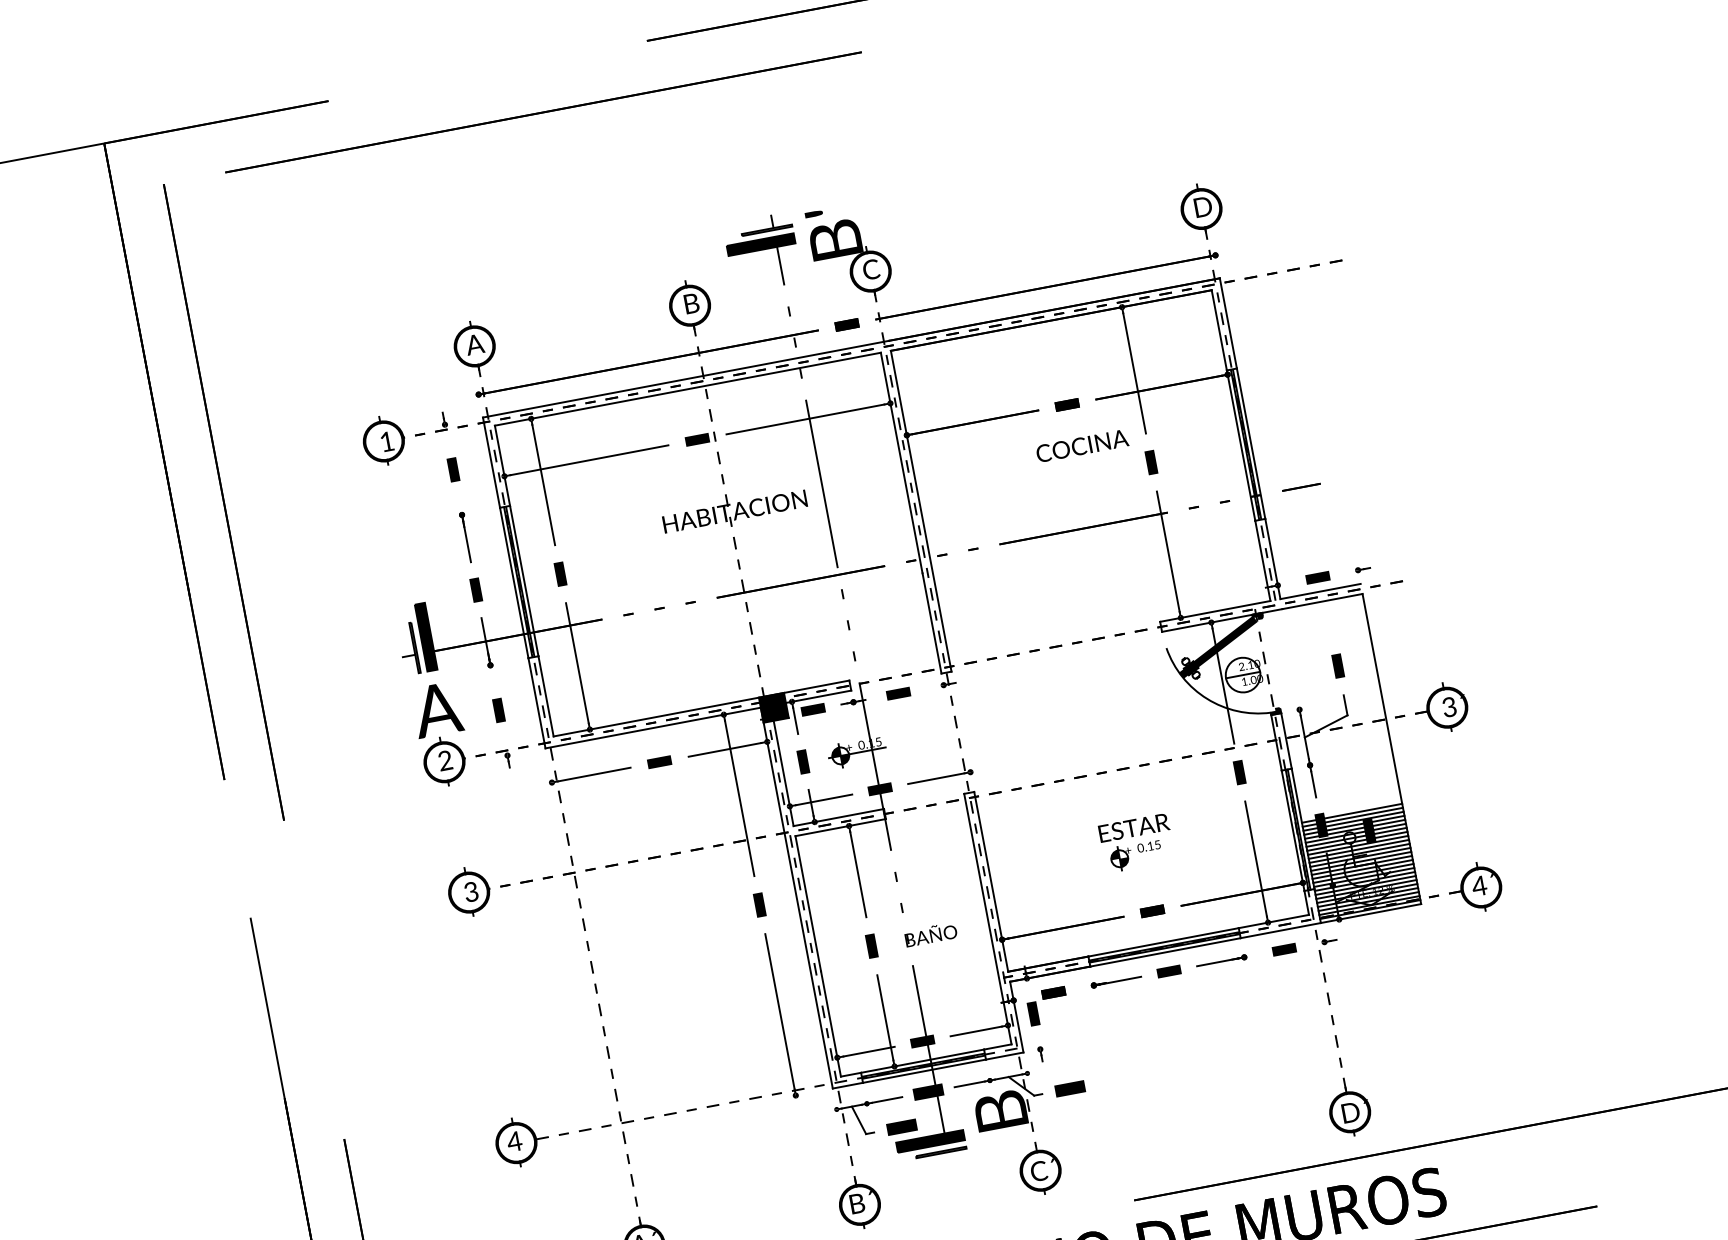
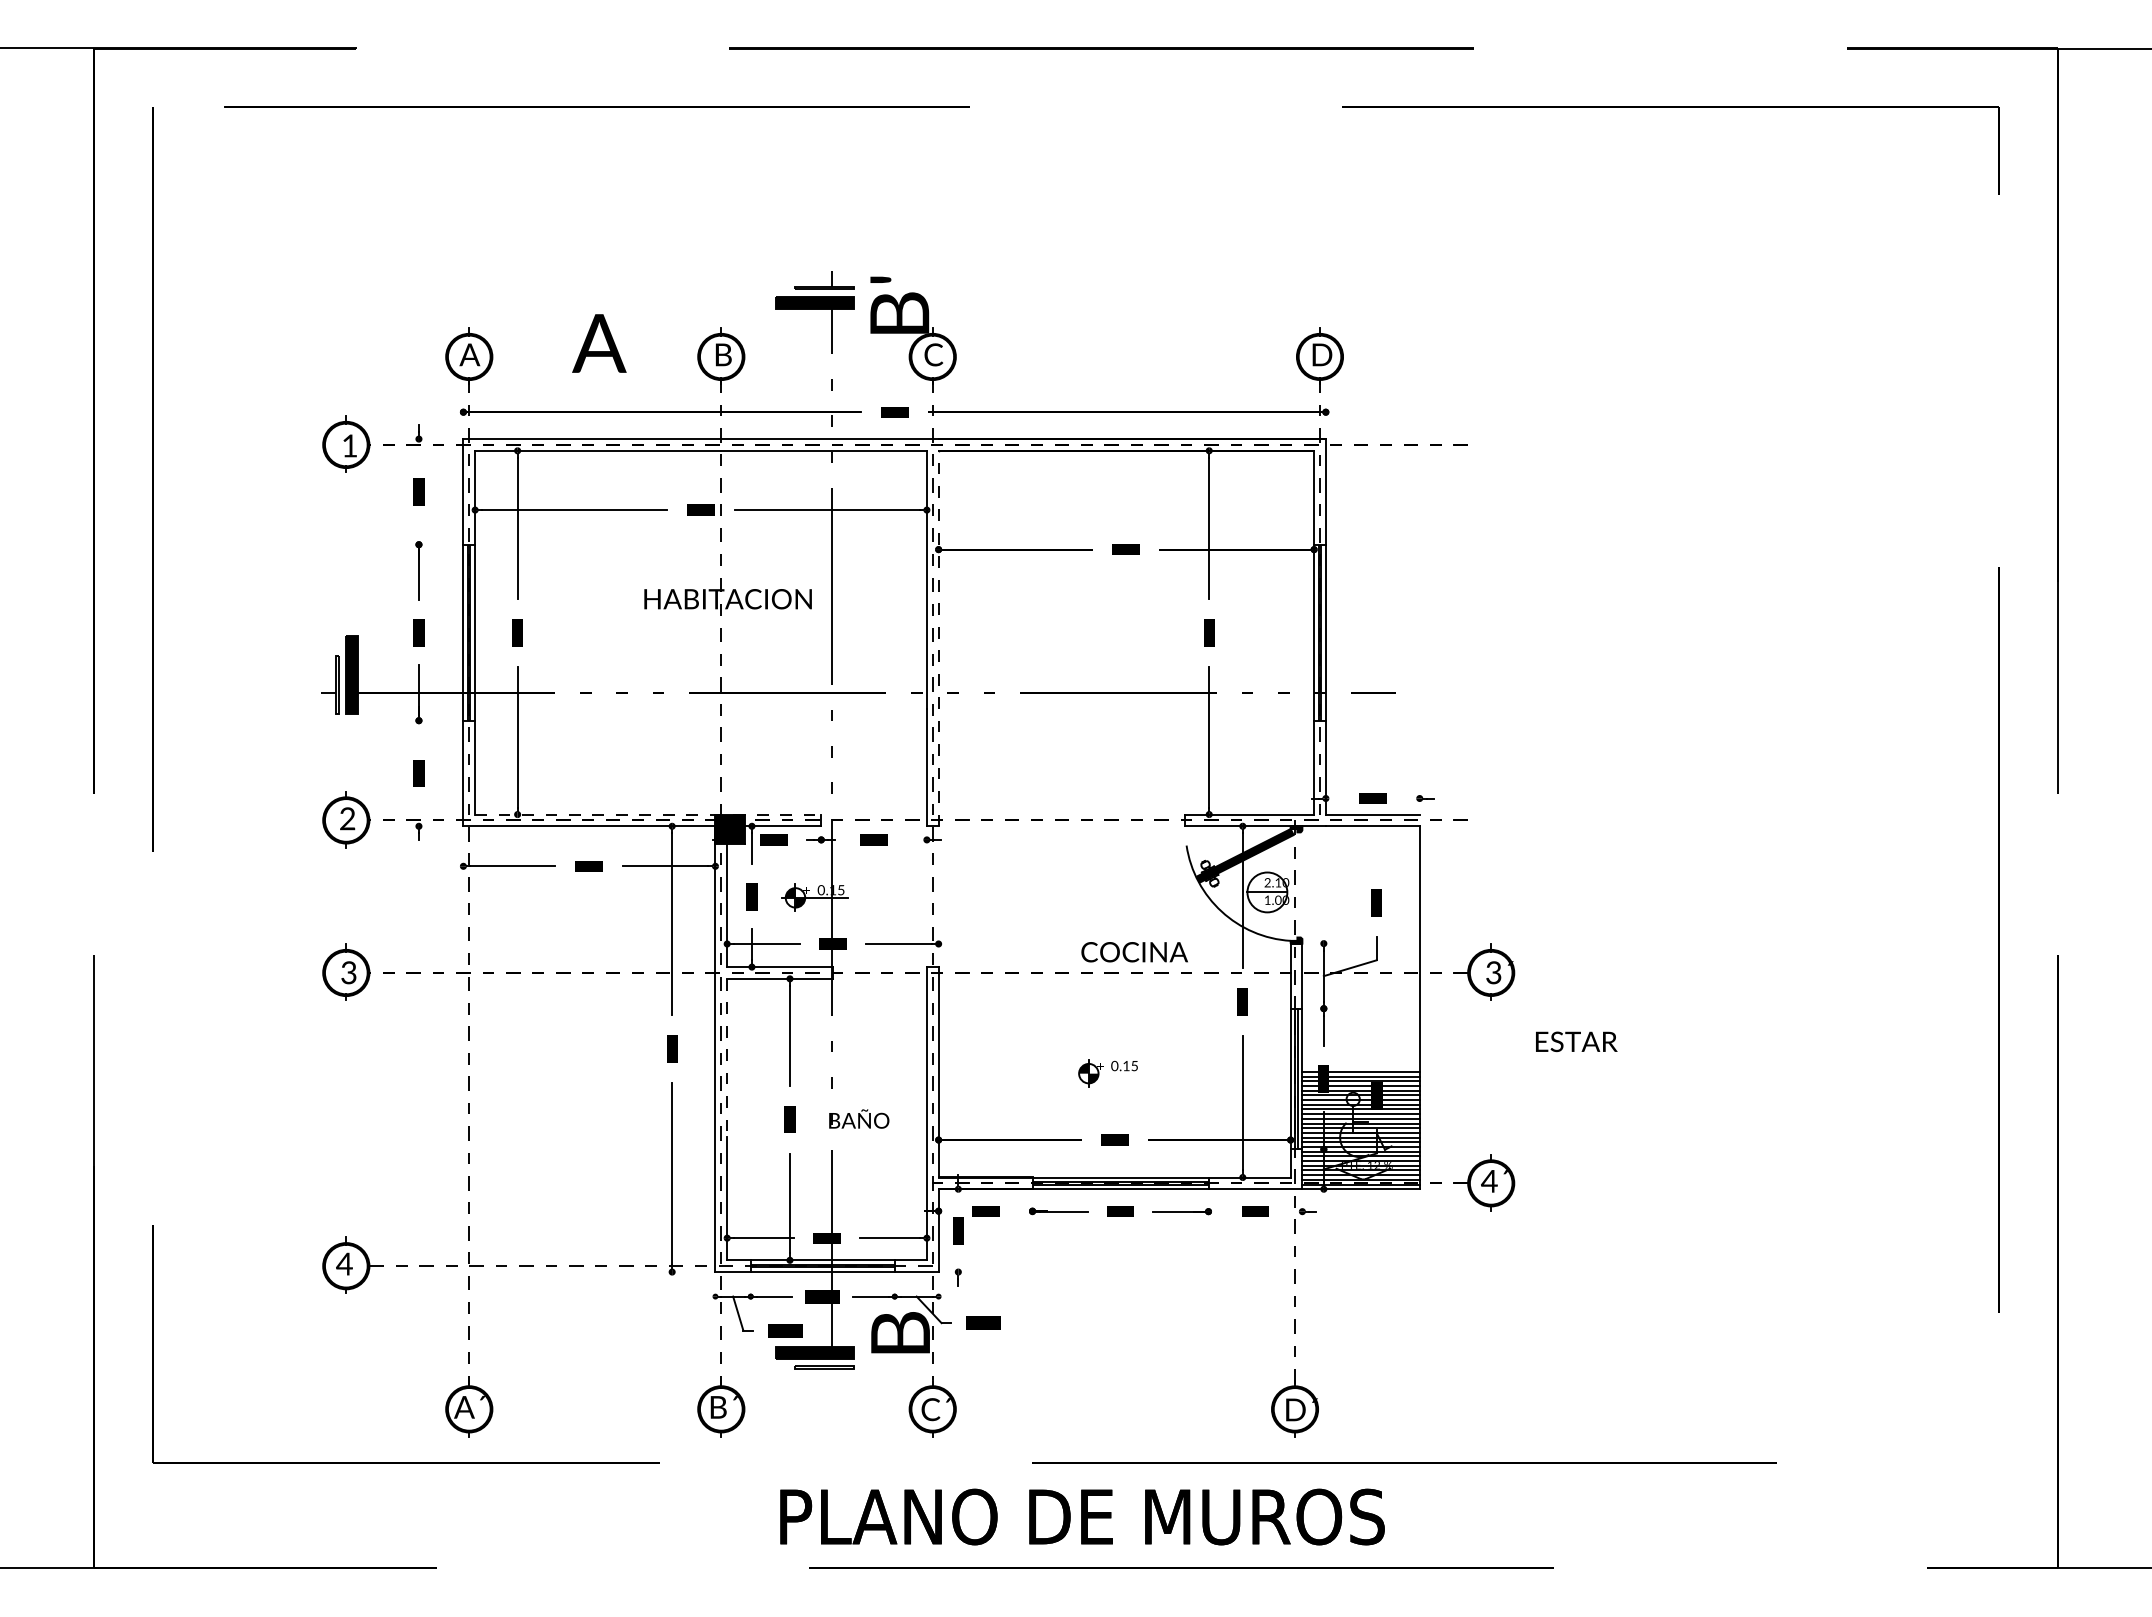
text: (1082, 446) -> (1134, 952), moved
line: (921, 511) -> (938, 638), solid -> dashed
line: (701, 708) -> (648, 814), solid -> dashed
text: (437, 709) -> (599, 343), moved
text: (1133, 827) -> (1576, 1041), moved
line: (808, 904) -> (727, 1058), solid -> dashed

